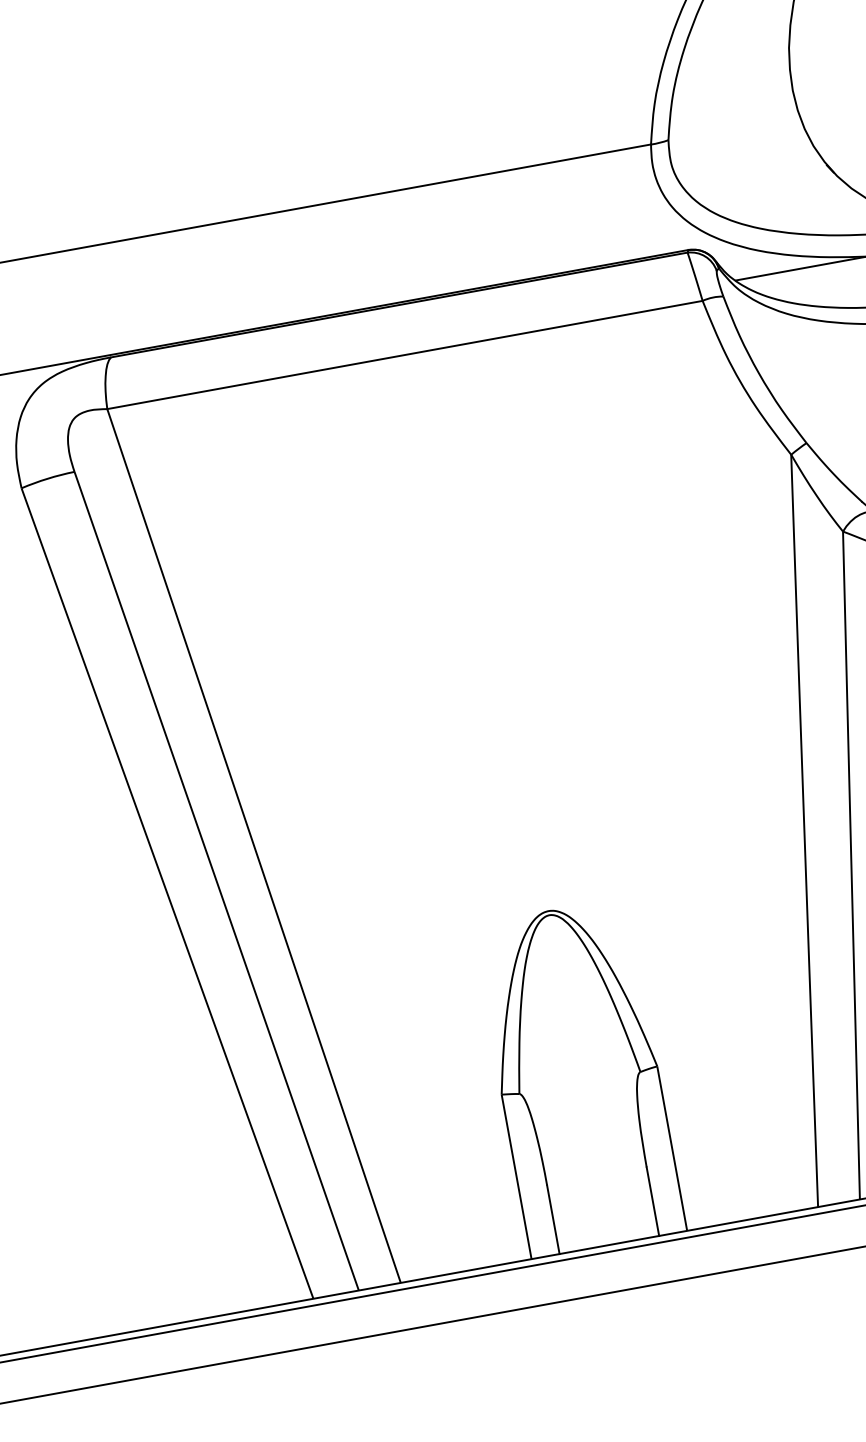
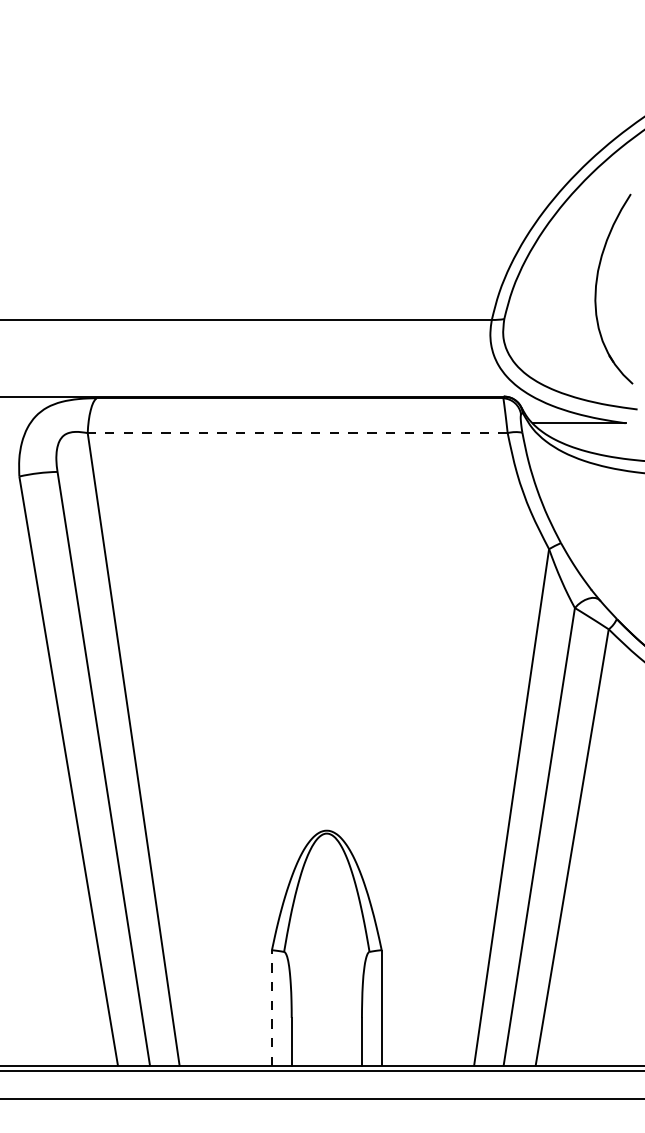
line: (404, 355) -> (297, 433), solid -> dashed
line: (515, 1176) -> (271, 1007), solid -> dashed

